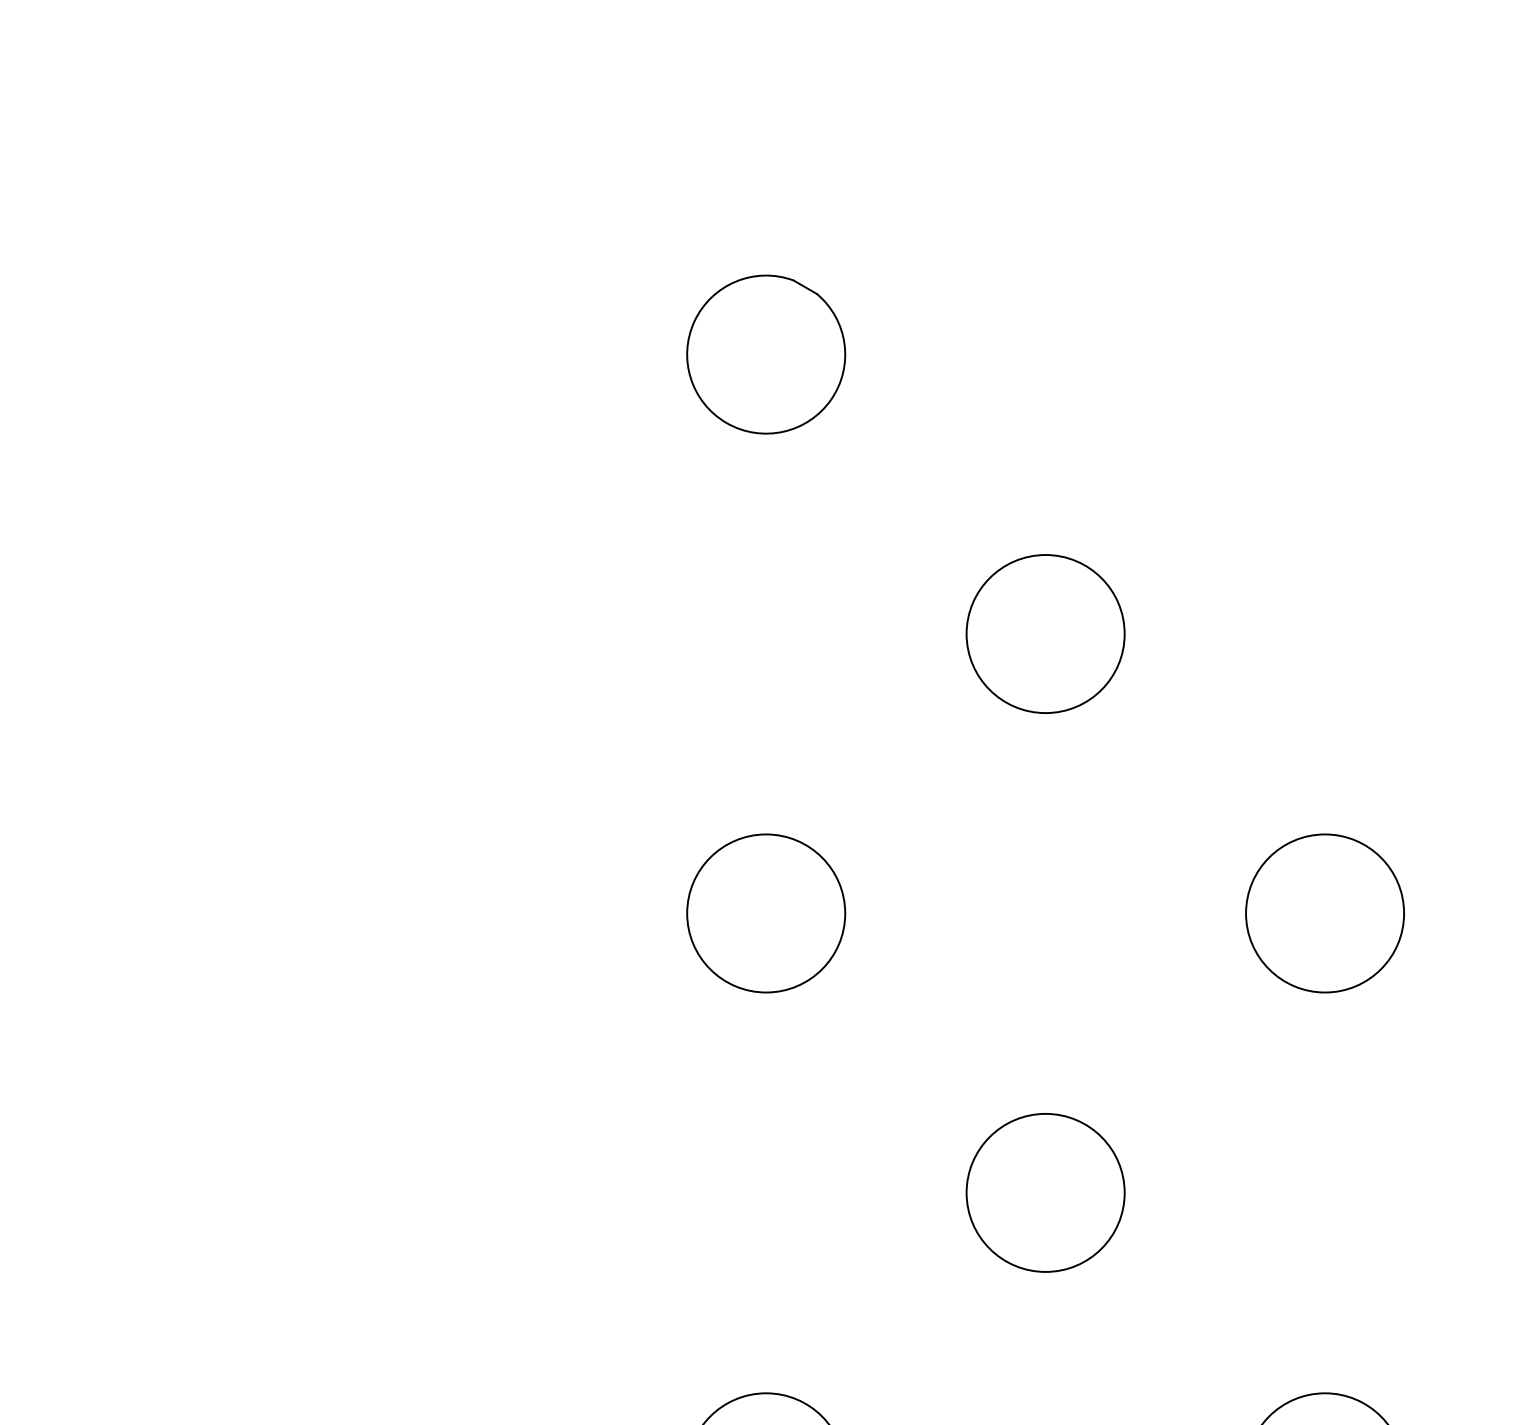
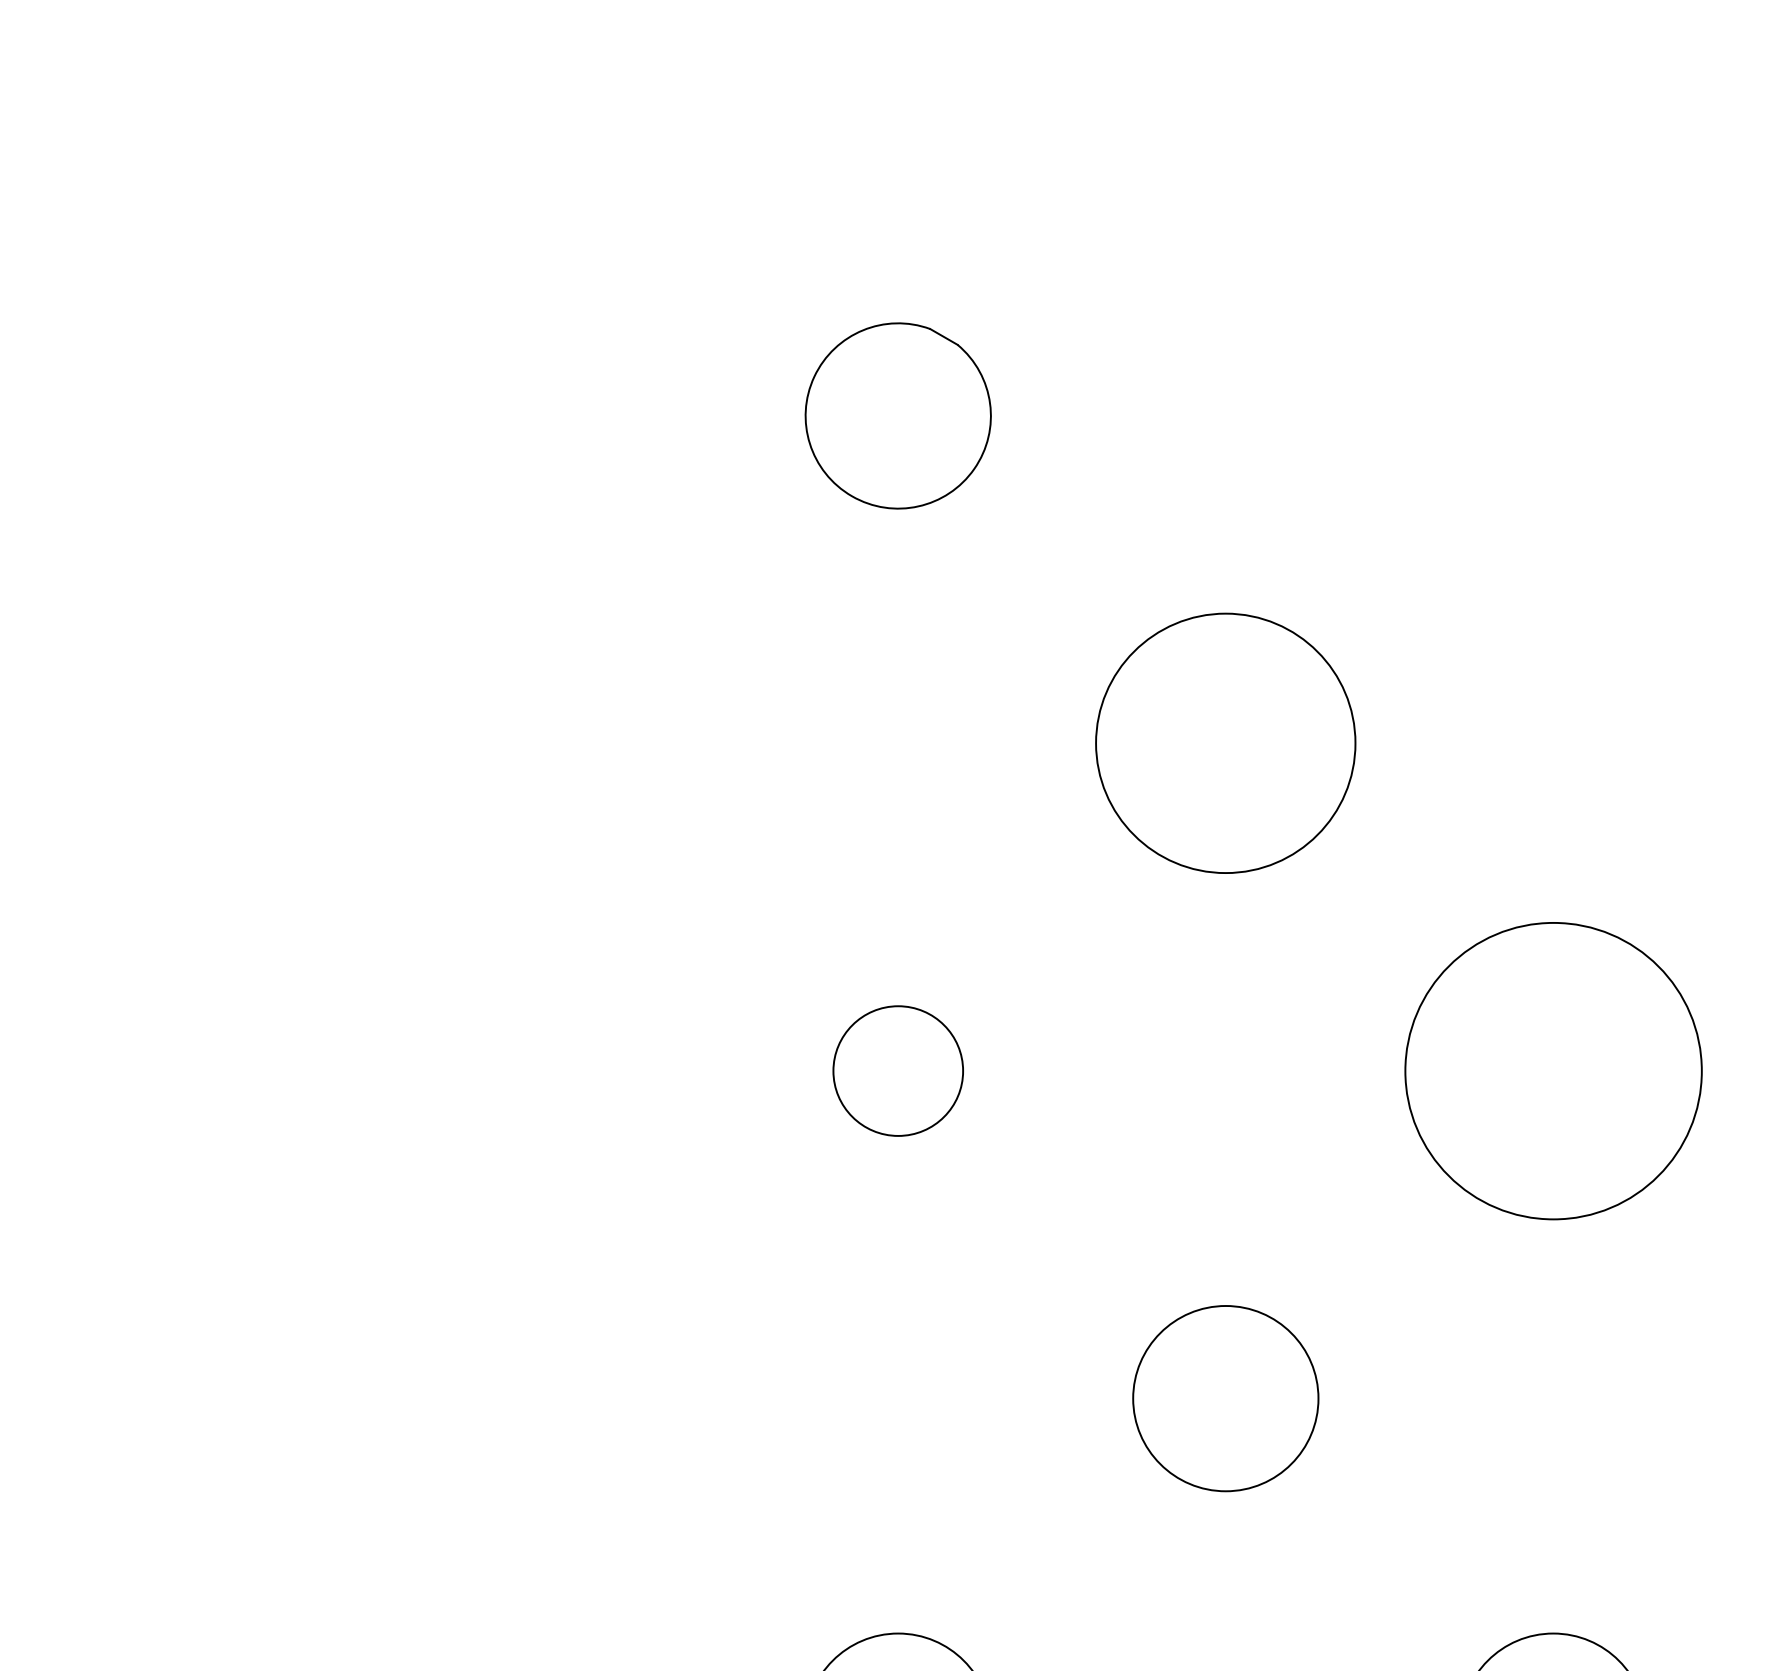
circle: (1045, 634) -> (1225, 743), size x1.4
circle: (765, 912) -> (897, 1070), size x0.7
circle: (1324, 912) -> (1552, 1070), size x1.6

